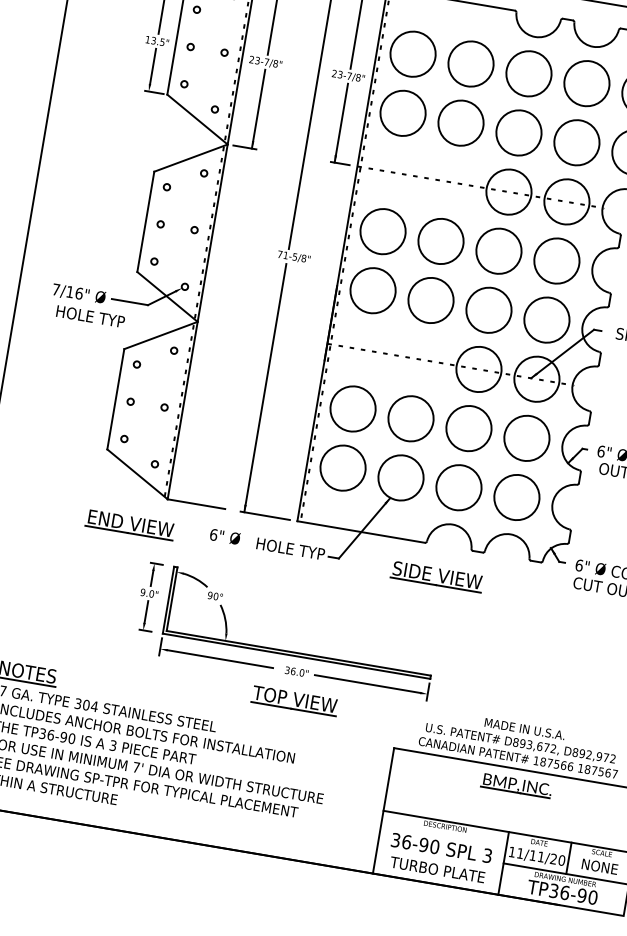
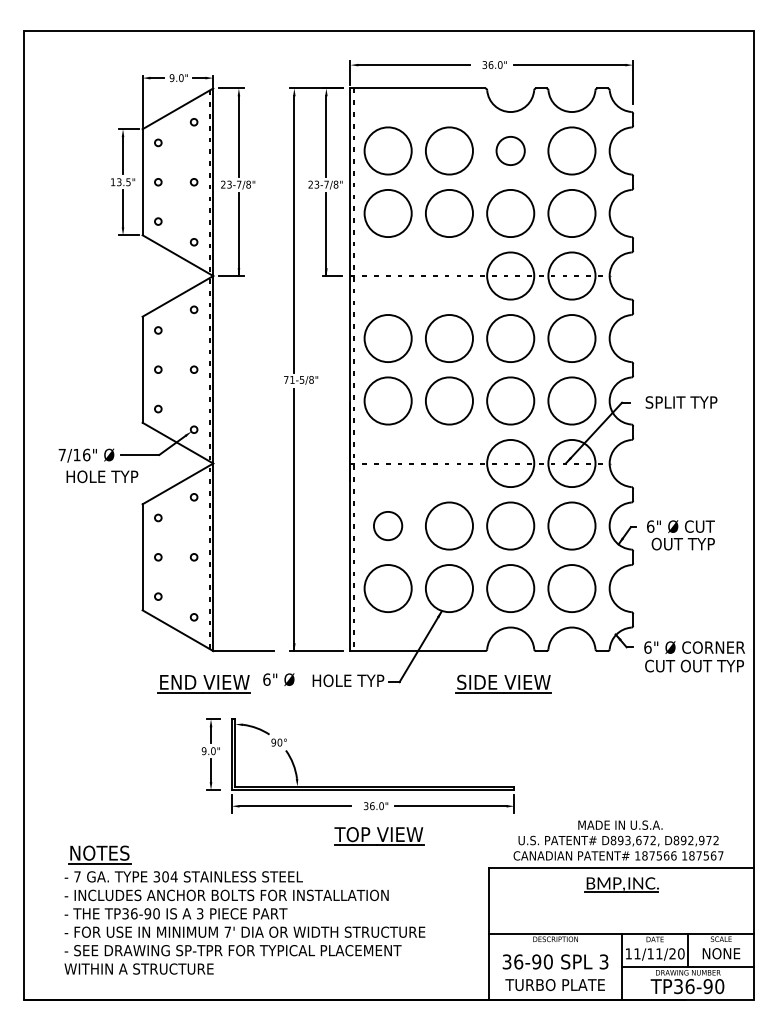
circle: (528, 73) -> (510, 150), size x0.6
circle: (352, 408) -> (387, 525), size x0.6
part: (129, 525) -> (203, 684), moved

